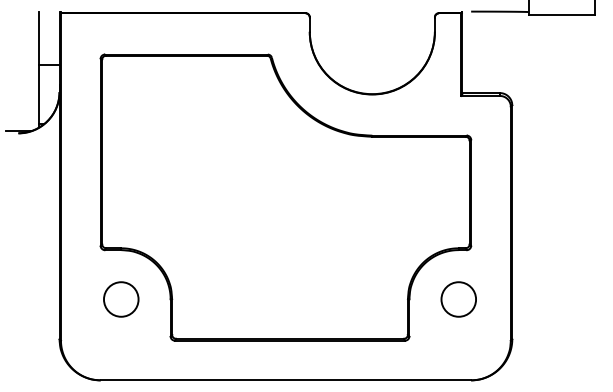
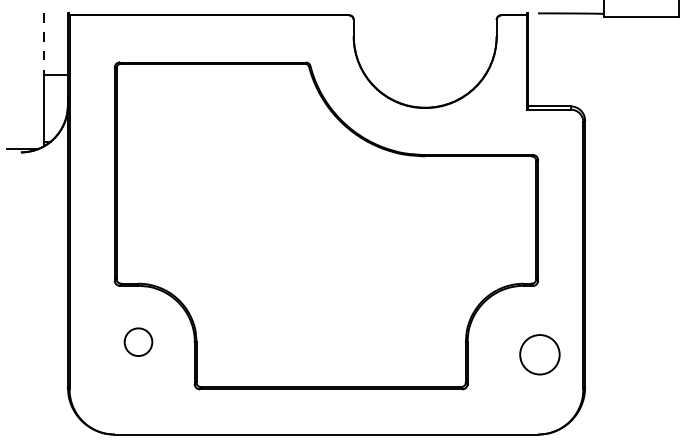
line: (38, 38) -> (43, 44), solid -> dashed
part: (121, 299) -> (138, 342), size x0.7
part: (458, 299) -> (539, 354), moved

